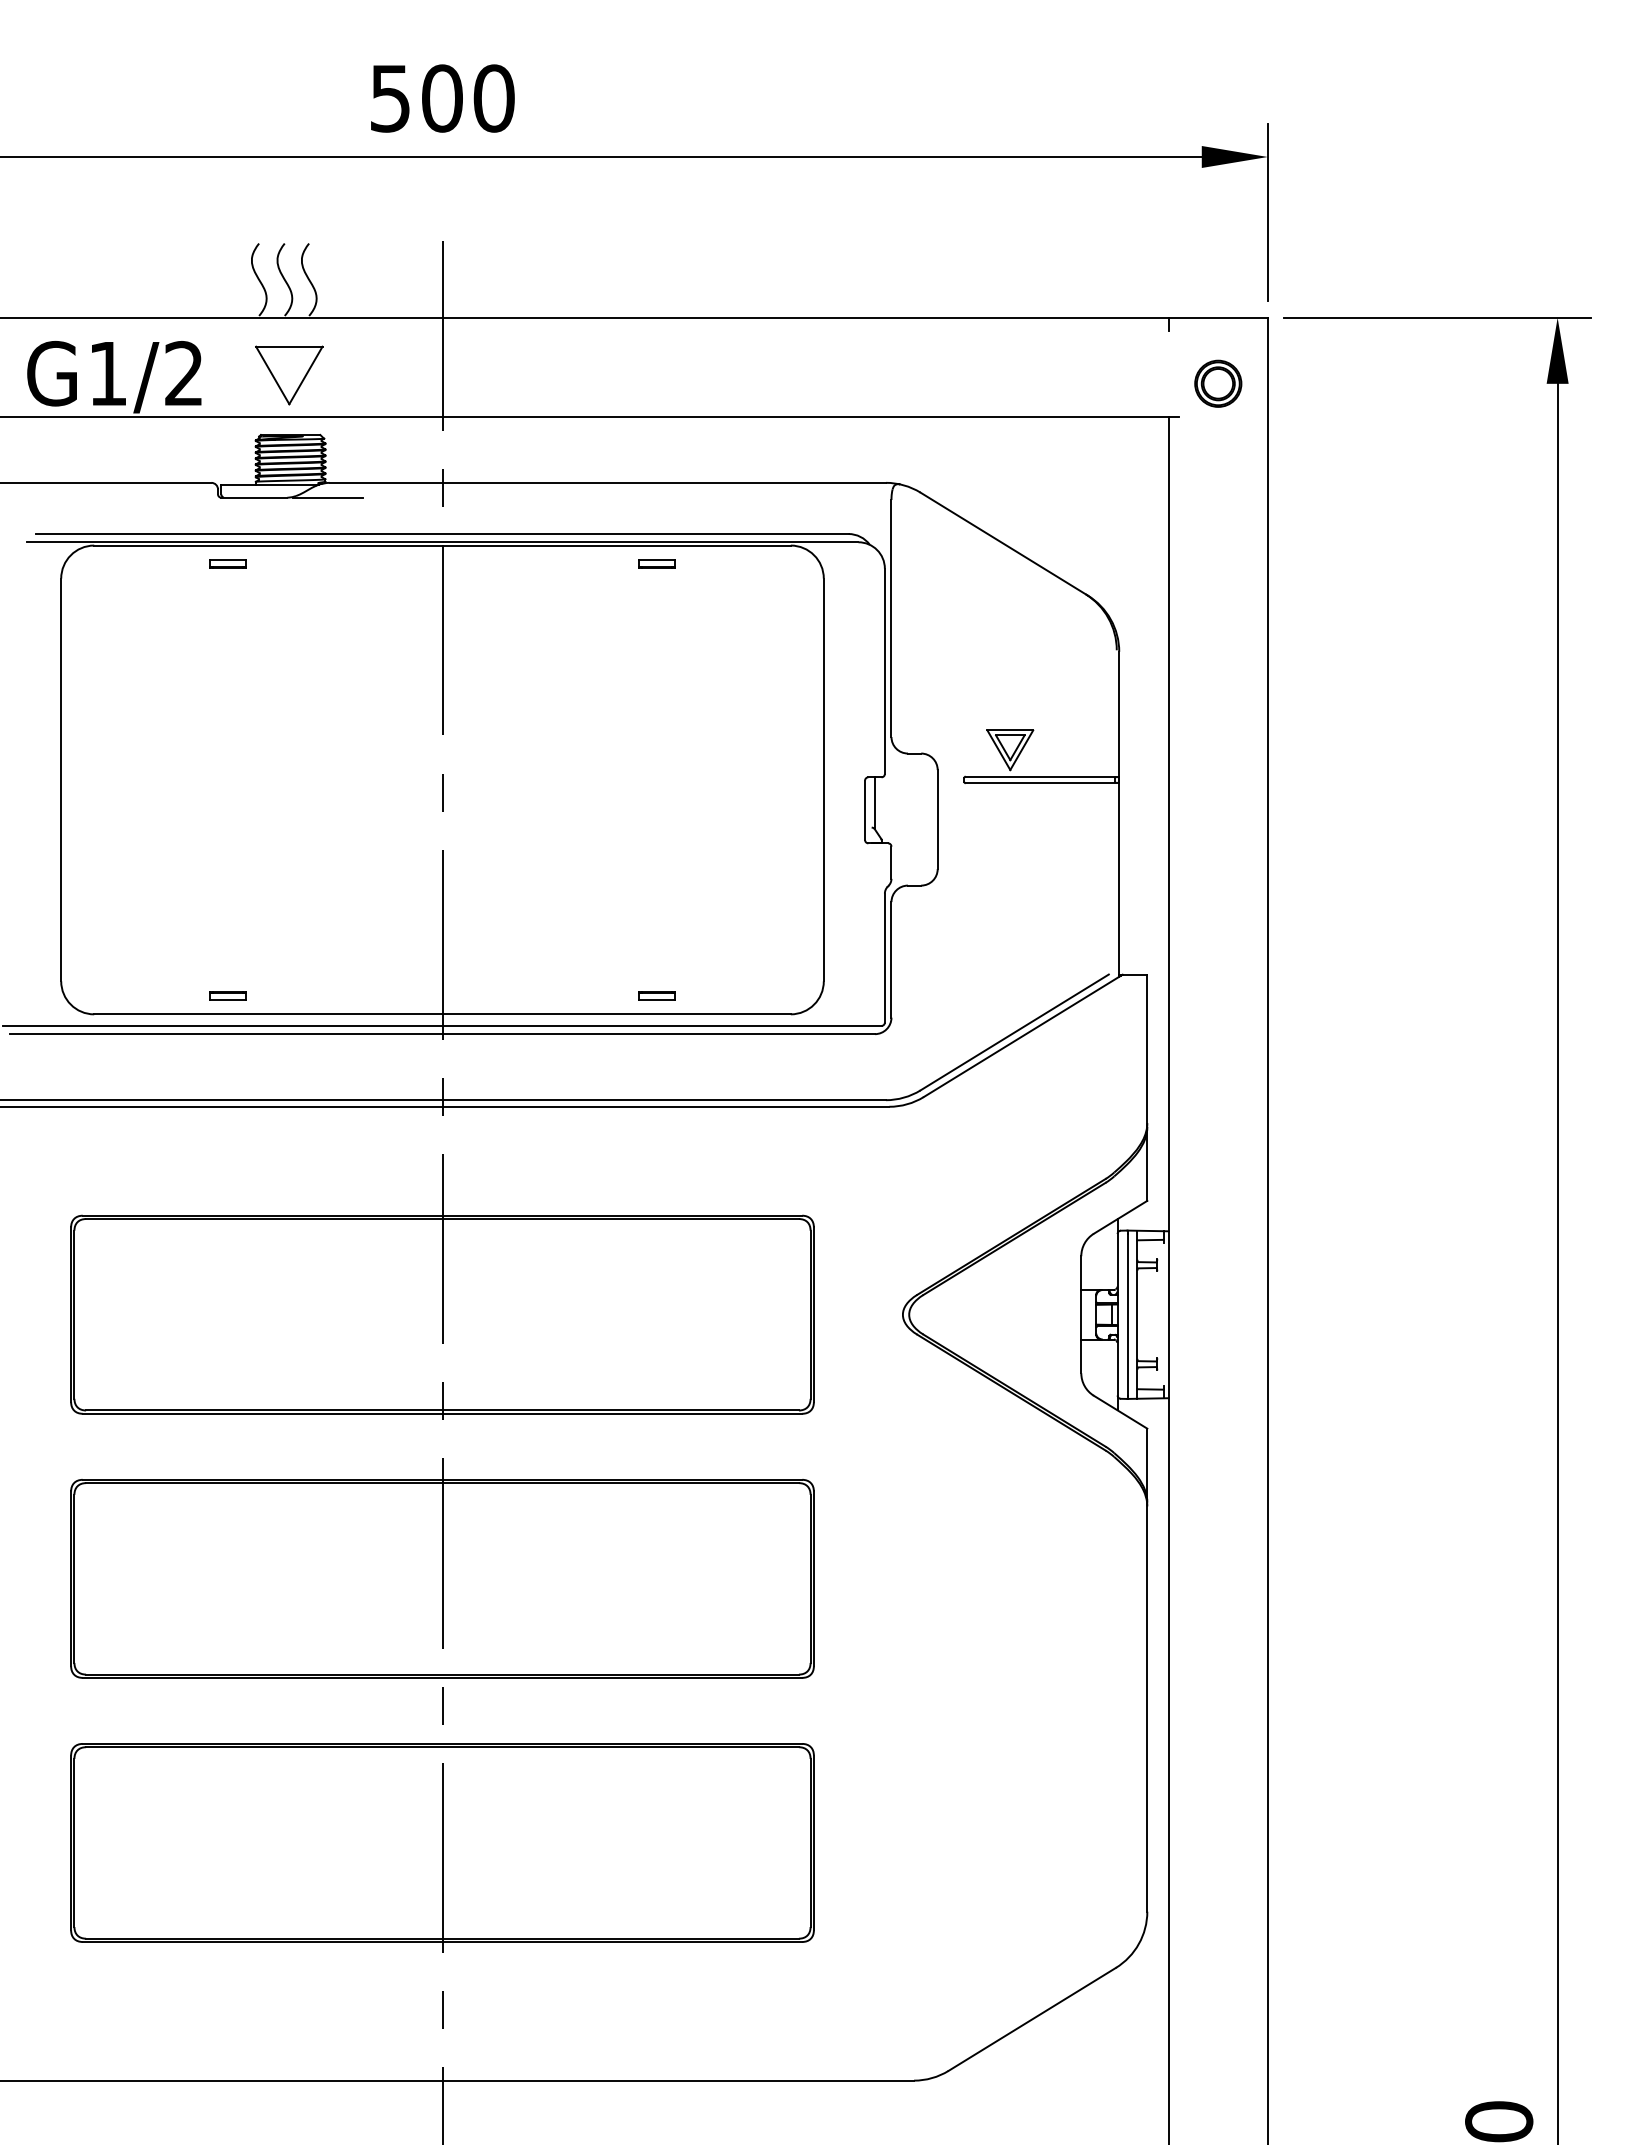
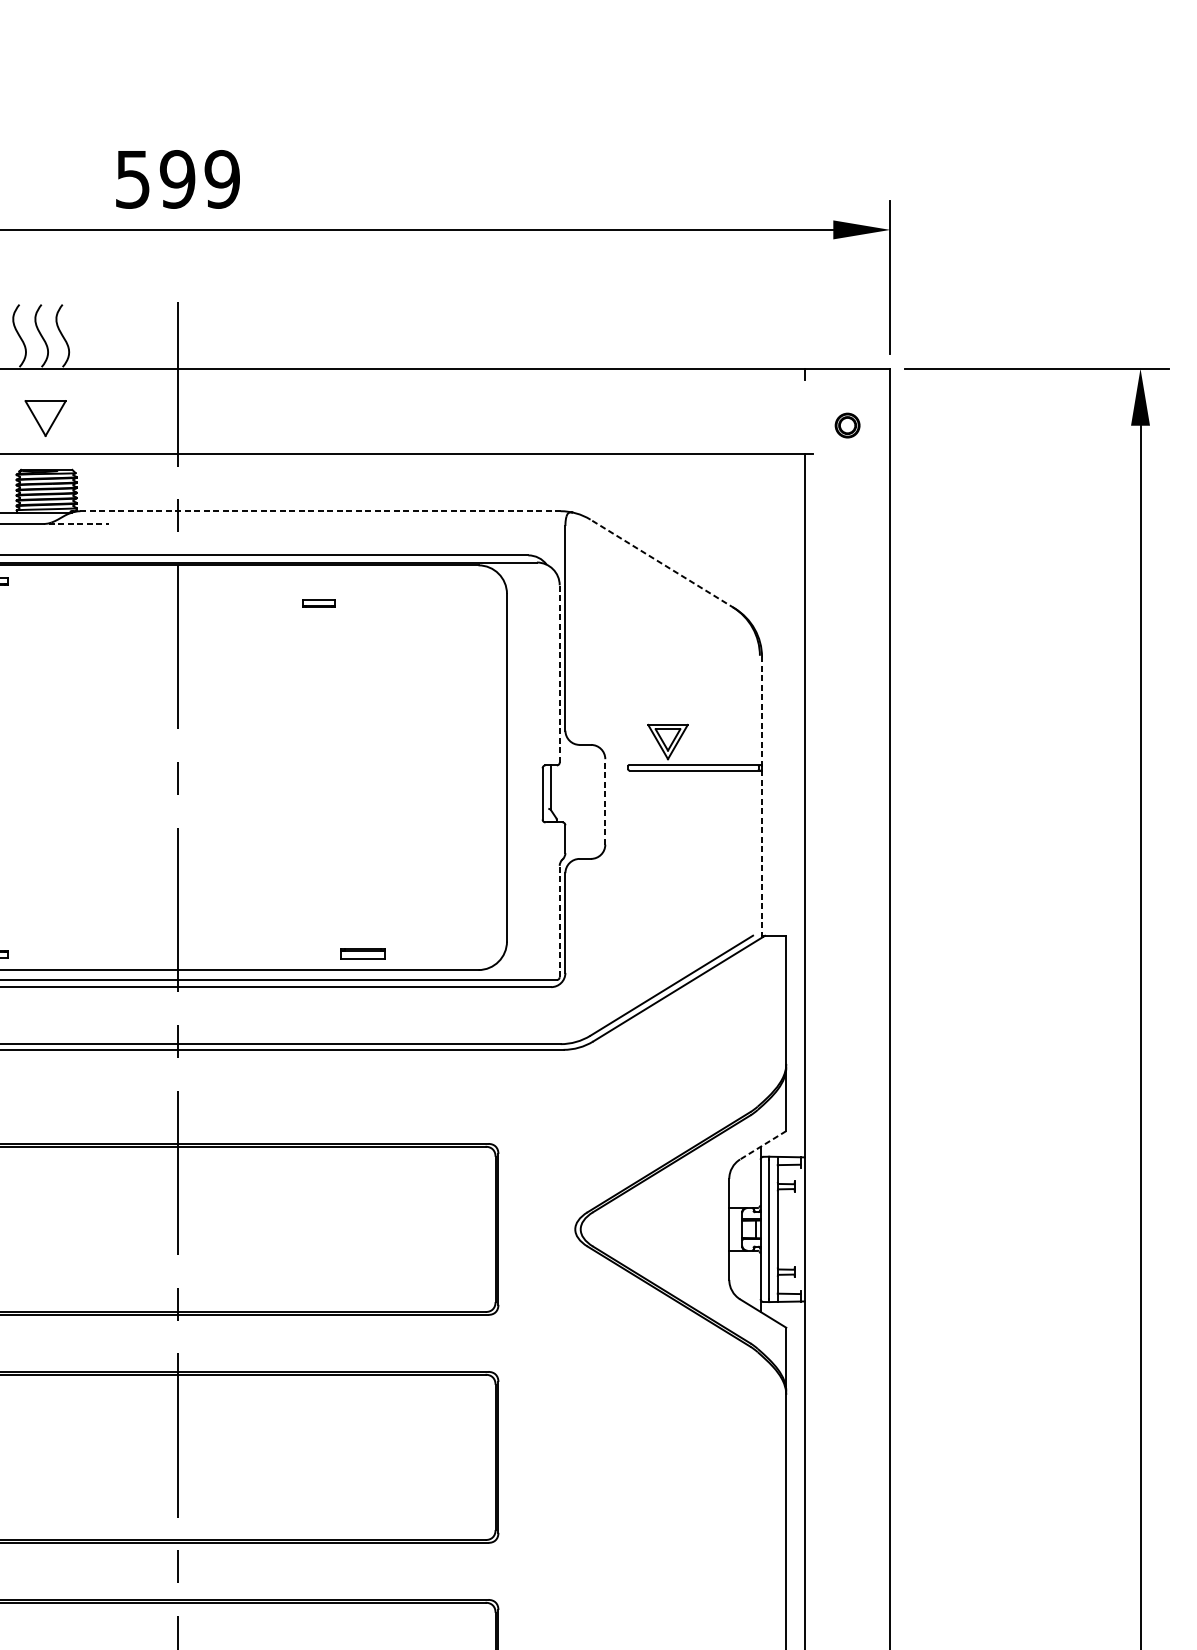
text: (467, 98) -> (199, 179), 500 -> 599
part: (289, 375) -> (45, 418), size x0.7
part: (1218, 383) -> (847, 425), size x0.6
line: (608, 482) -> (321, 510), solid -> dashed
line: (328, 497) -> (79, 523), solid -> dashed
line: (1003, 543) -> (662, 563), solid -> dashed
part: (656, 563) -> (318, 603), moved
line: (884, 671) -> (559, 674), solid -> dashed
line: (1119, 814) -> (762, 797), solid -> dashed
line: (937, 819) -> (605, 801), solid -> dashed
line: (884, 957) -> (559, 920), solid -> dashed
part: (656, 995) -> (362, 953), size x1.4
line: (1120, 1217) -> (763, 1145), solid -> dashed

